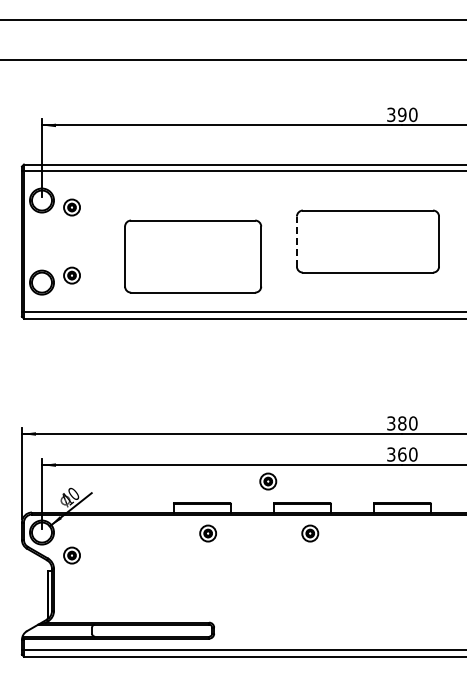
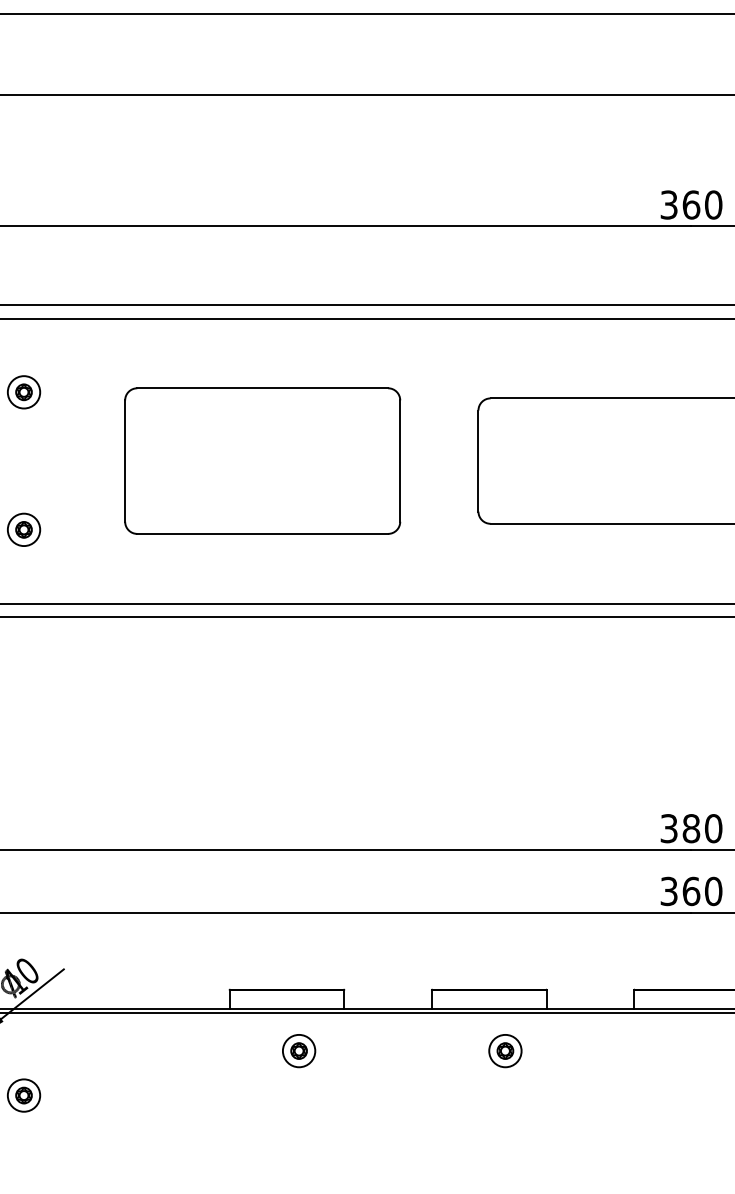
text: (402, 114) -> (691, 204), 390 -> 360
line: (296, 241) -> (477, 460), dashed -> solid
part: (193, 256) -> (263, 460), moved
part: (268, 481) -> (421, 945), removed

